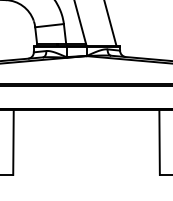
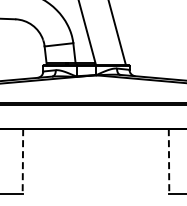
line: (13, 143) -> (22, 162), solid -> dashed
line: (160, 143) -> (169, 162), solid -> dashed

